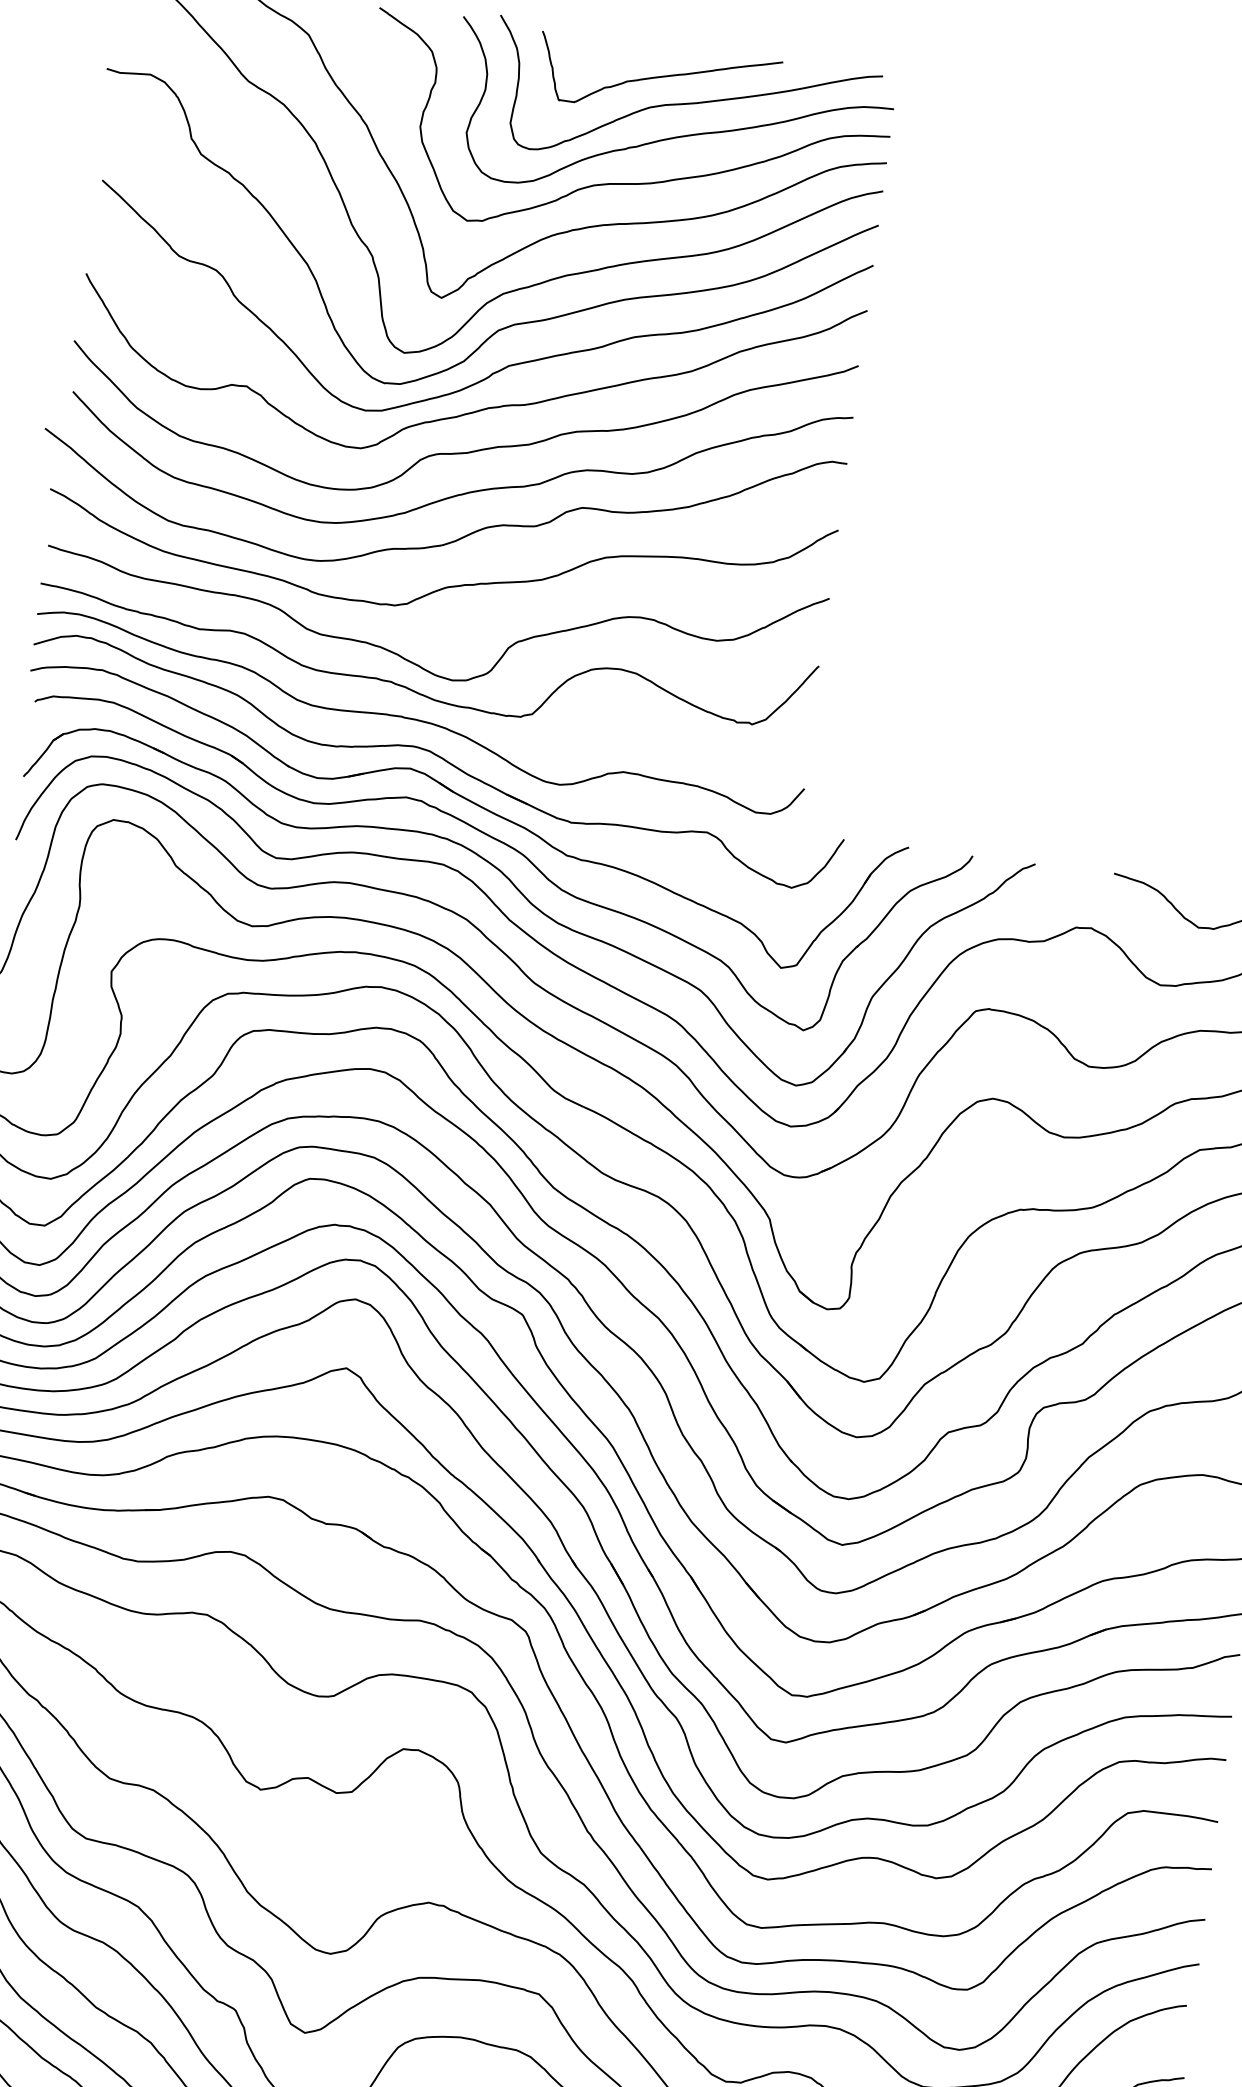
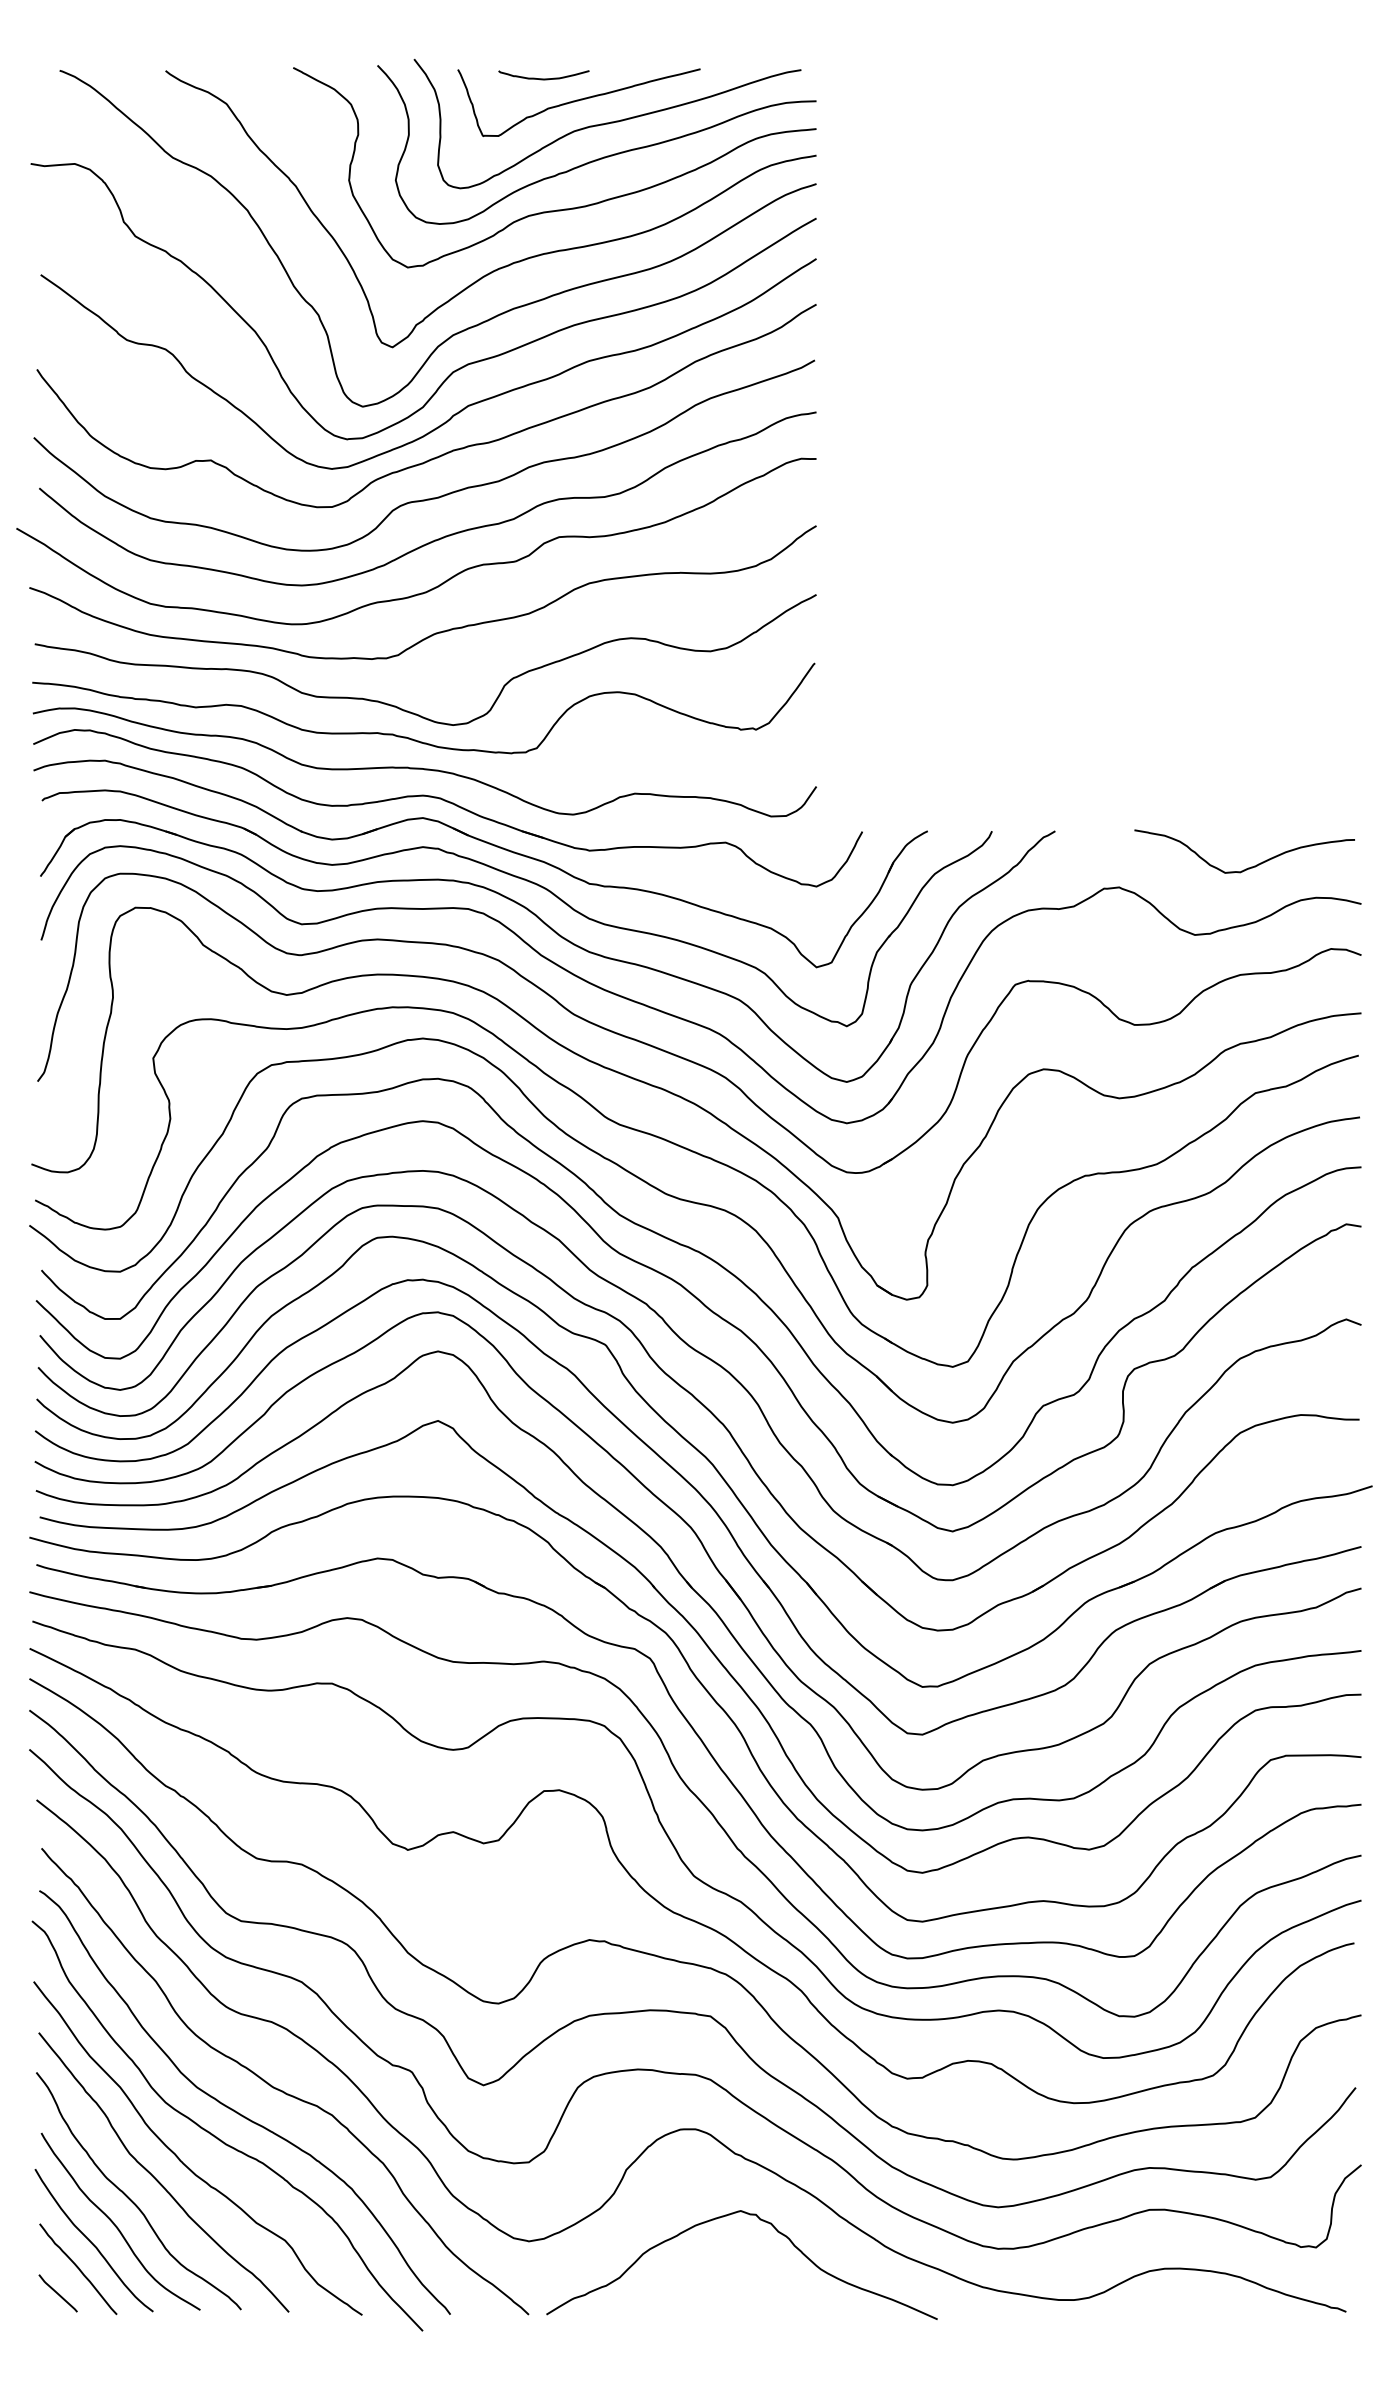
curve: (626, 51) -> (543, 78), added

